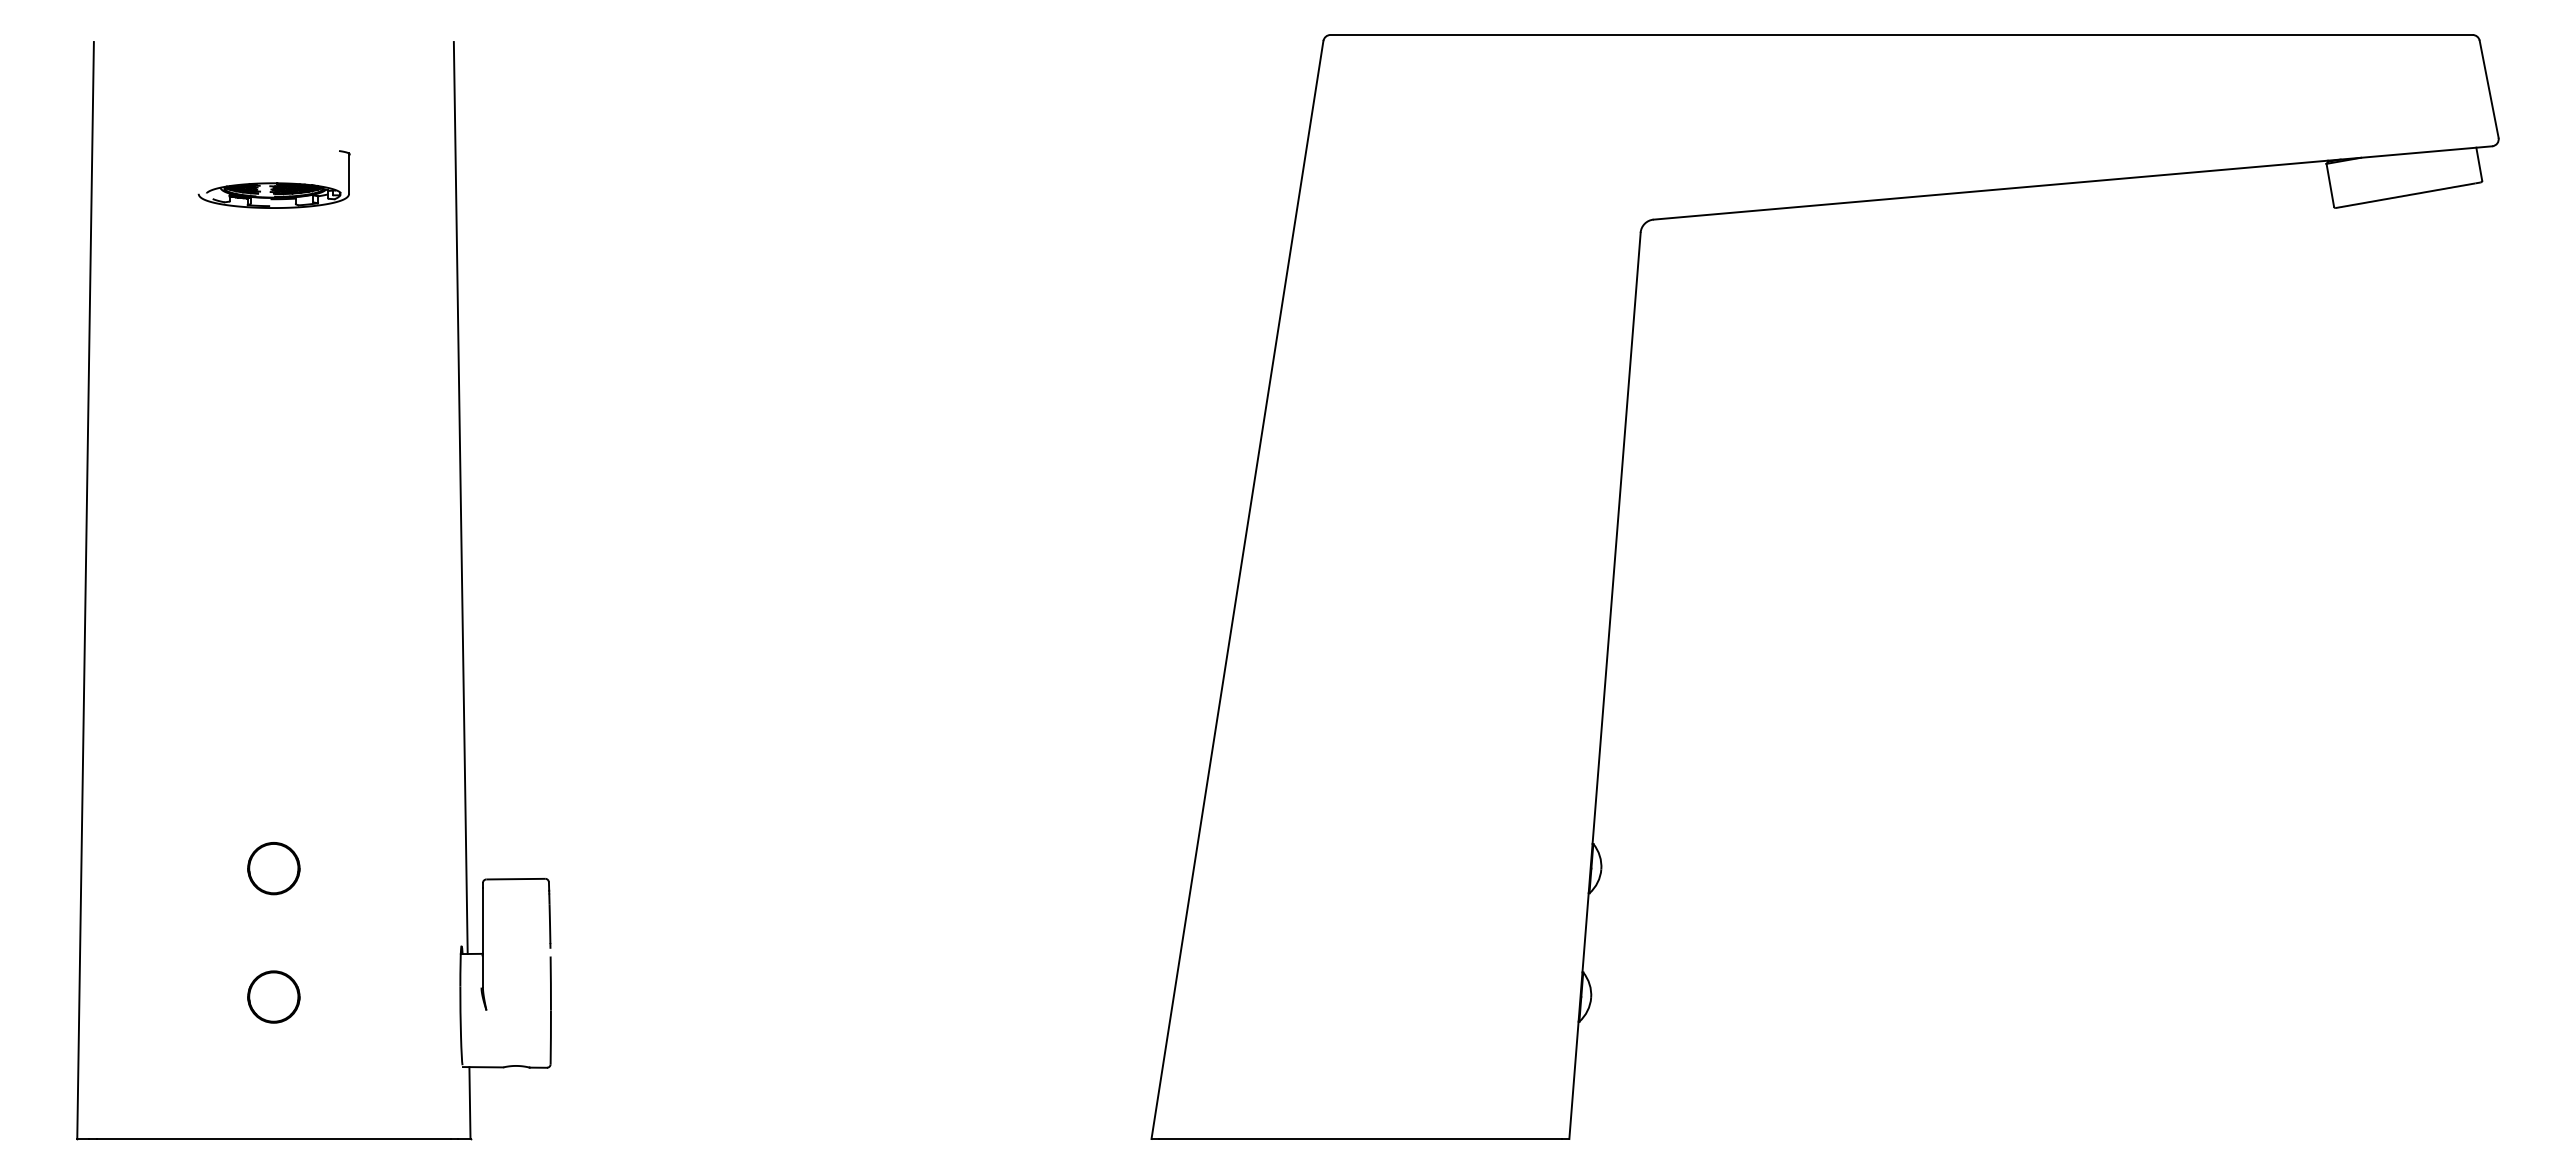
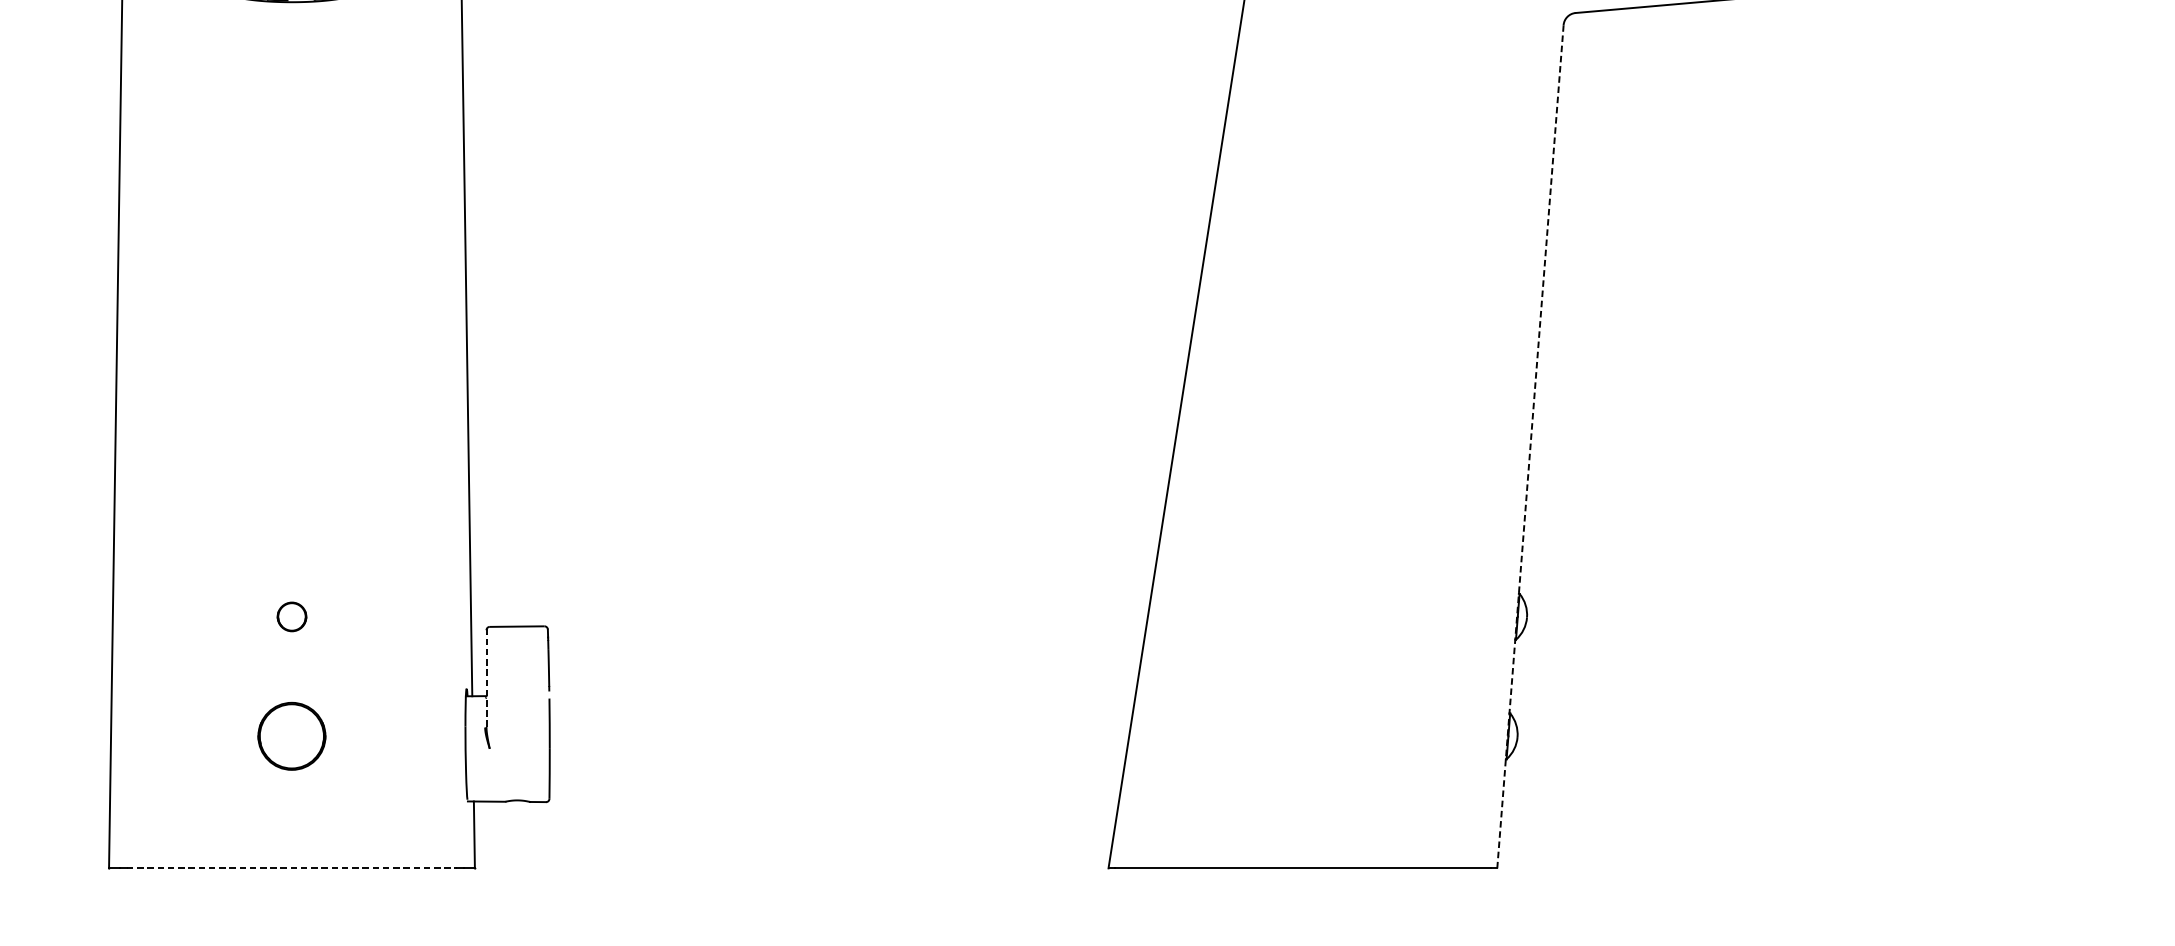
line: (1604, 686) -> (1529, 447), solid -> dashed
circle: (273, 868) -> (291, 616), size x0.6
line: (482, 937) -> (486, 680), solid -> dashed
circle: (273, 996) -> (291, 735), size x1.4
line: (274, 1139) -> (292, 868), solid -> dashed

